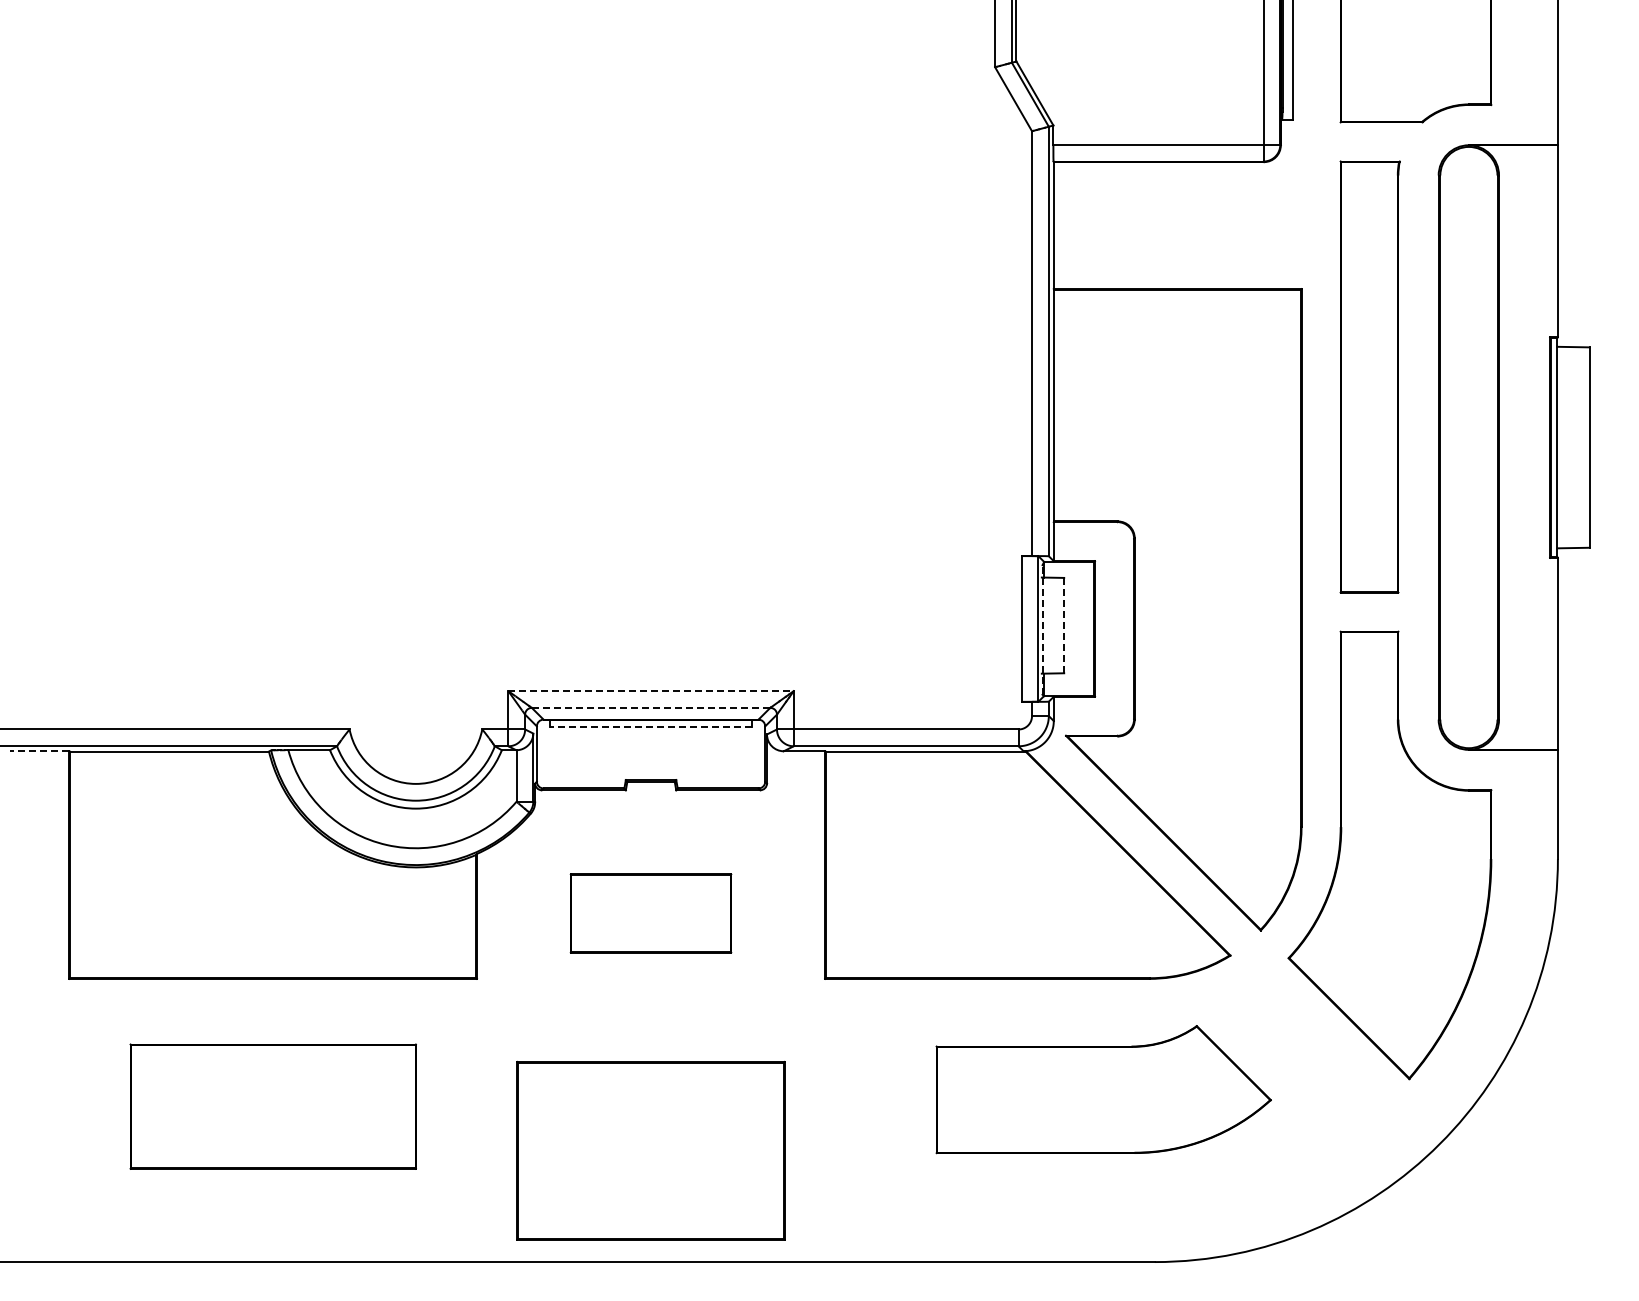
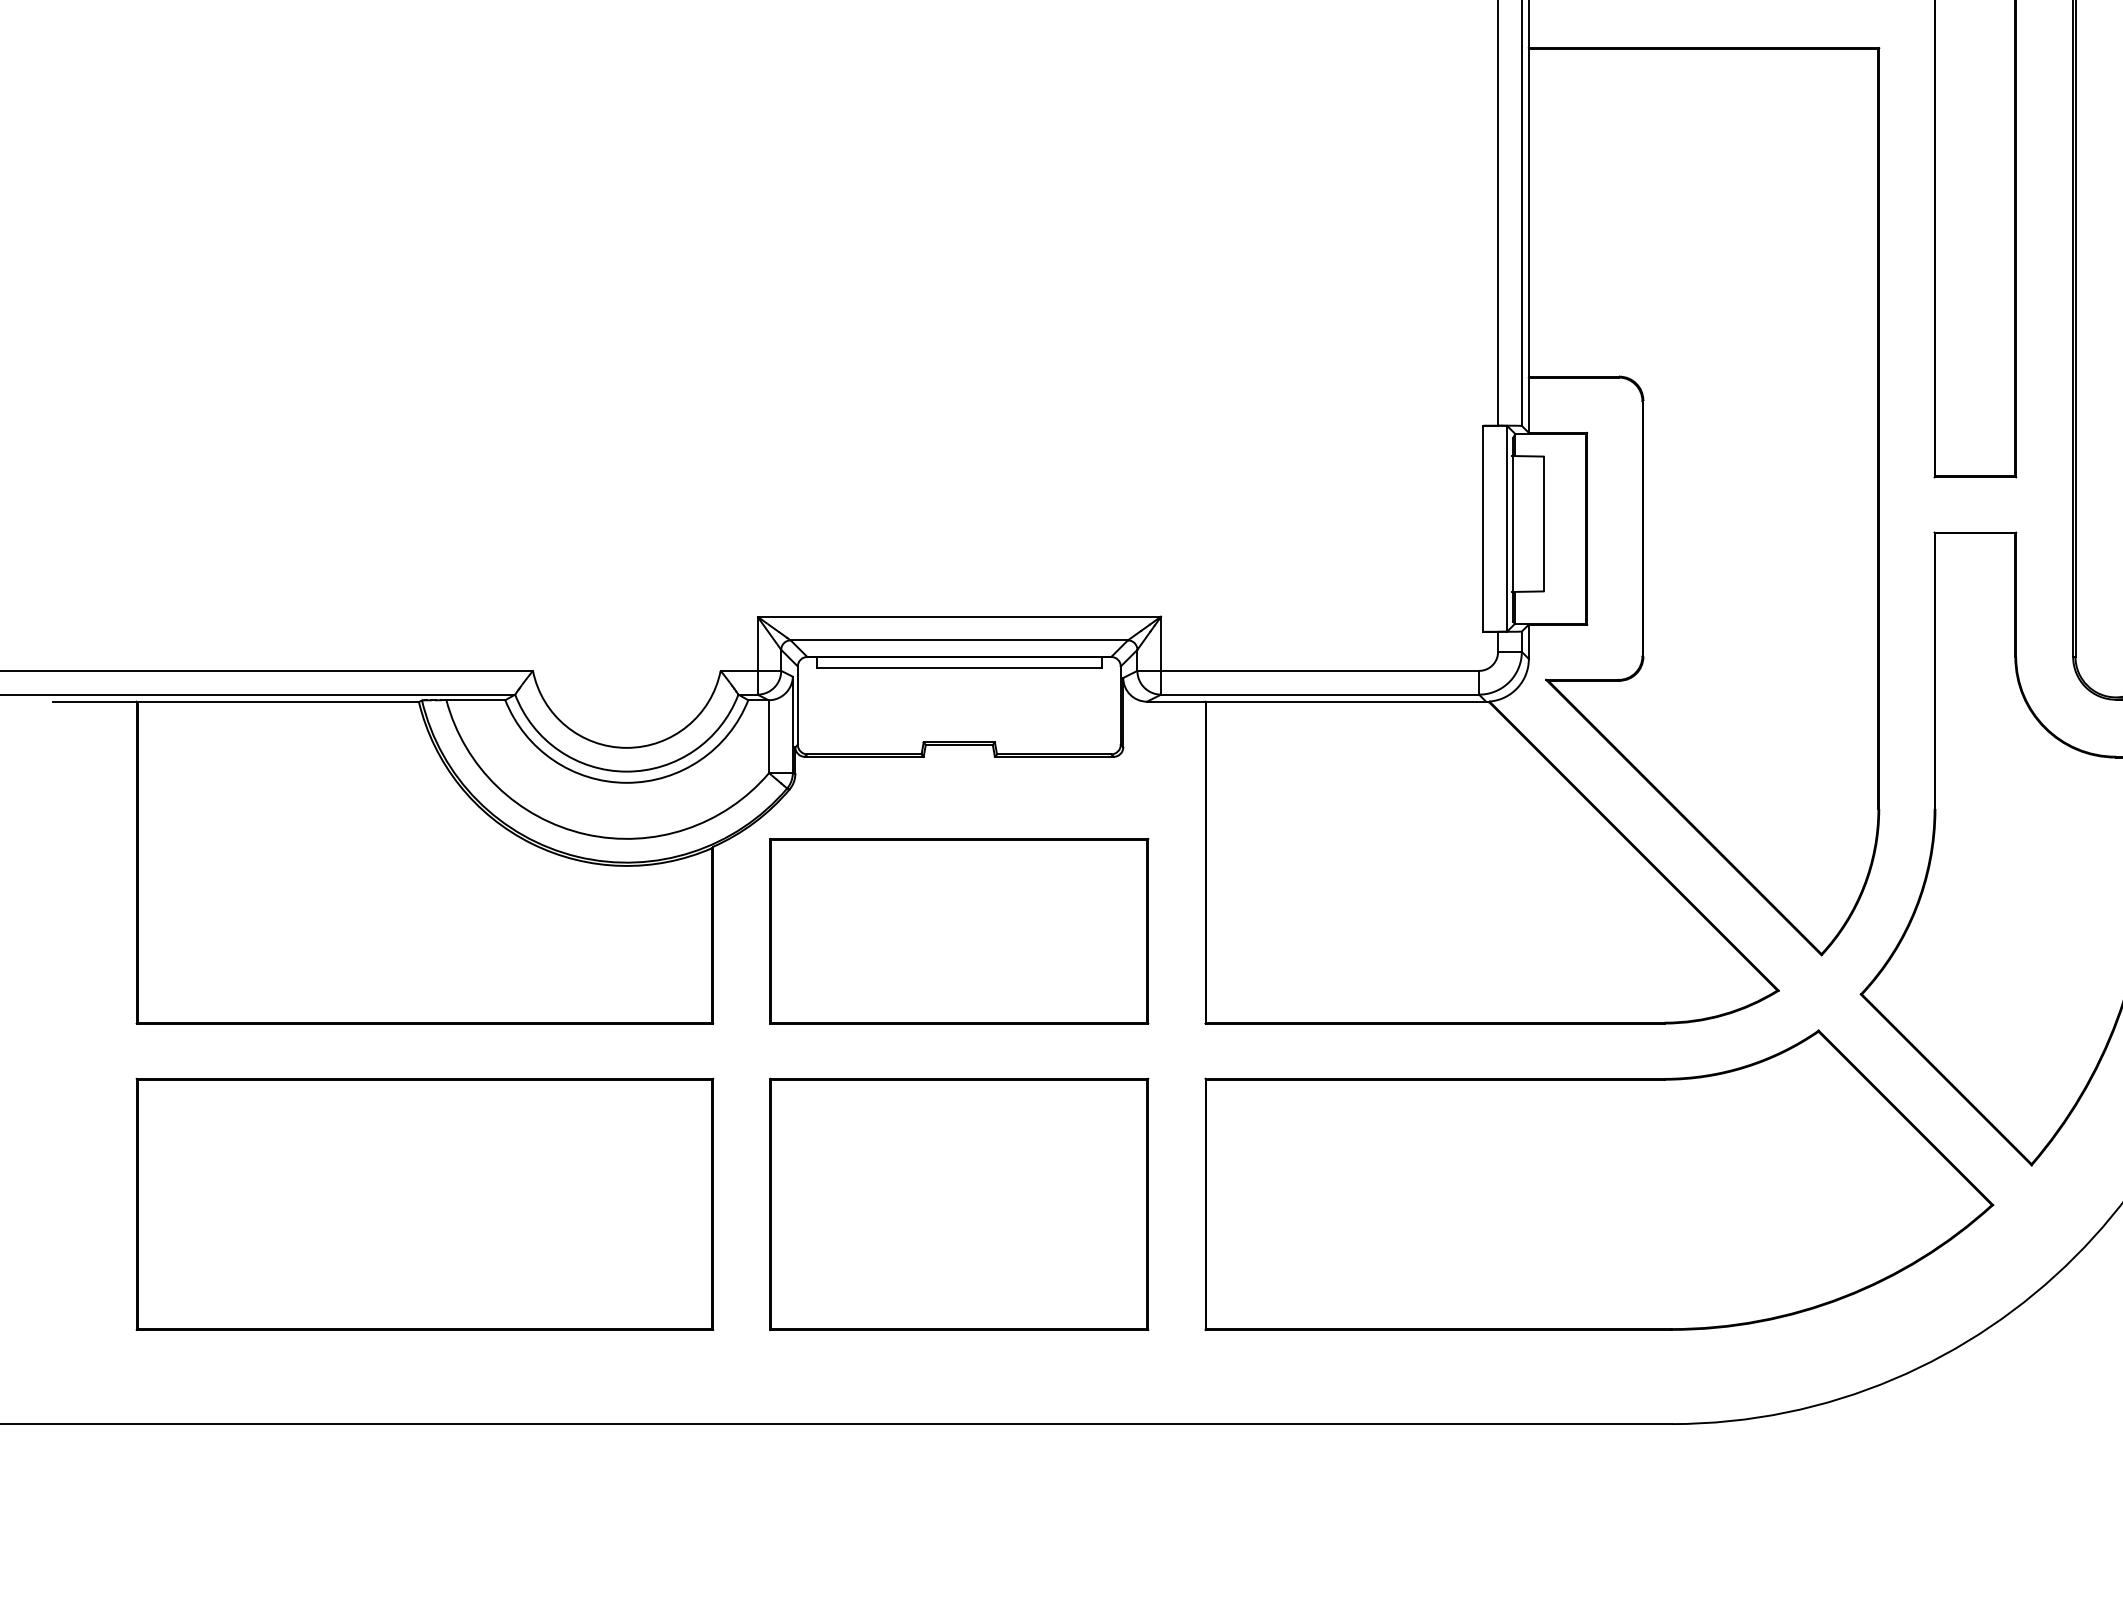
line: (1064, 625) -> (1543, 523), dashed -> solid
line: (1042, 629) -> (1512, 529), dashed -> solid
line: (651, 691) -> (959, 617), dashed -> solid
line: (651, 707) -> (959, 639), dashed -> solid
line: (651, 727) -> (959, 668), dashed -> solid
line: (39, 751) -> (94, 702), dashed -> solid
part: (650, 913) -> (958, 931), size x1.67
part: (1103, 1089) -> (1599, 1180), size x1.67
part: (273, 1106) -> (425, 1204), size x1.43
part: (650, 1150) -> (958, 1204), moved

